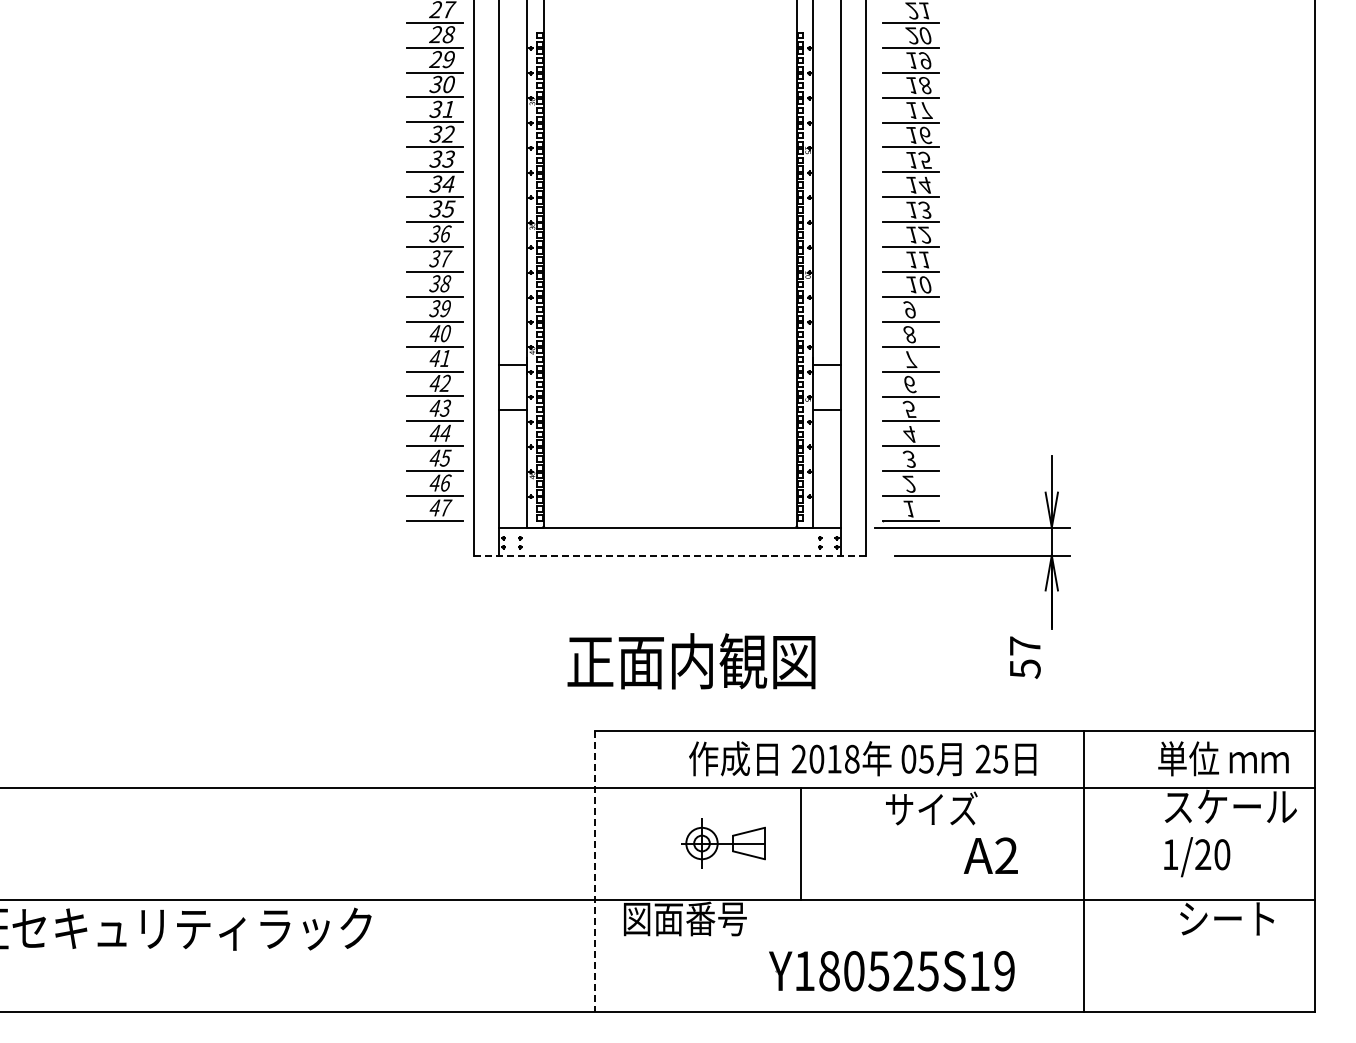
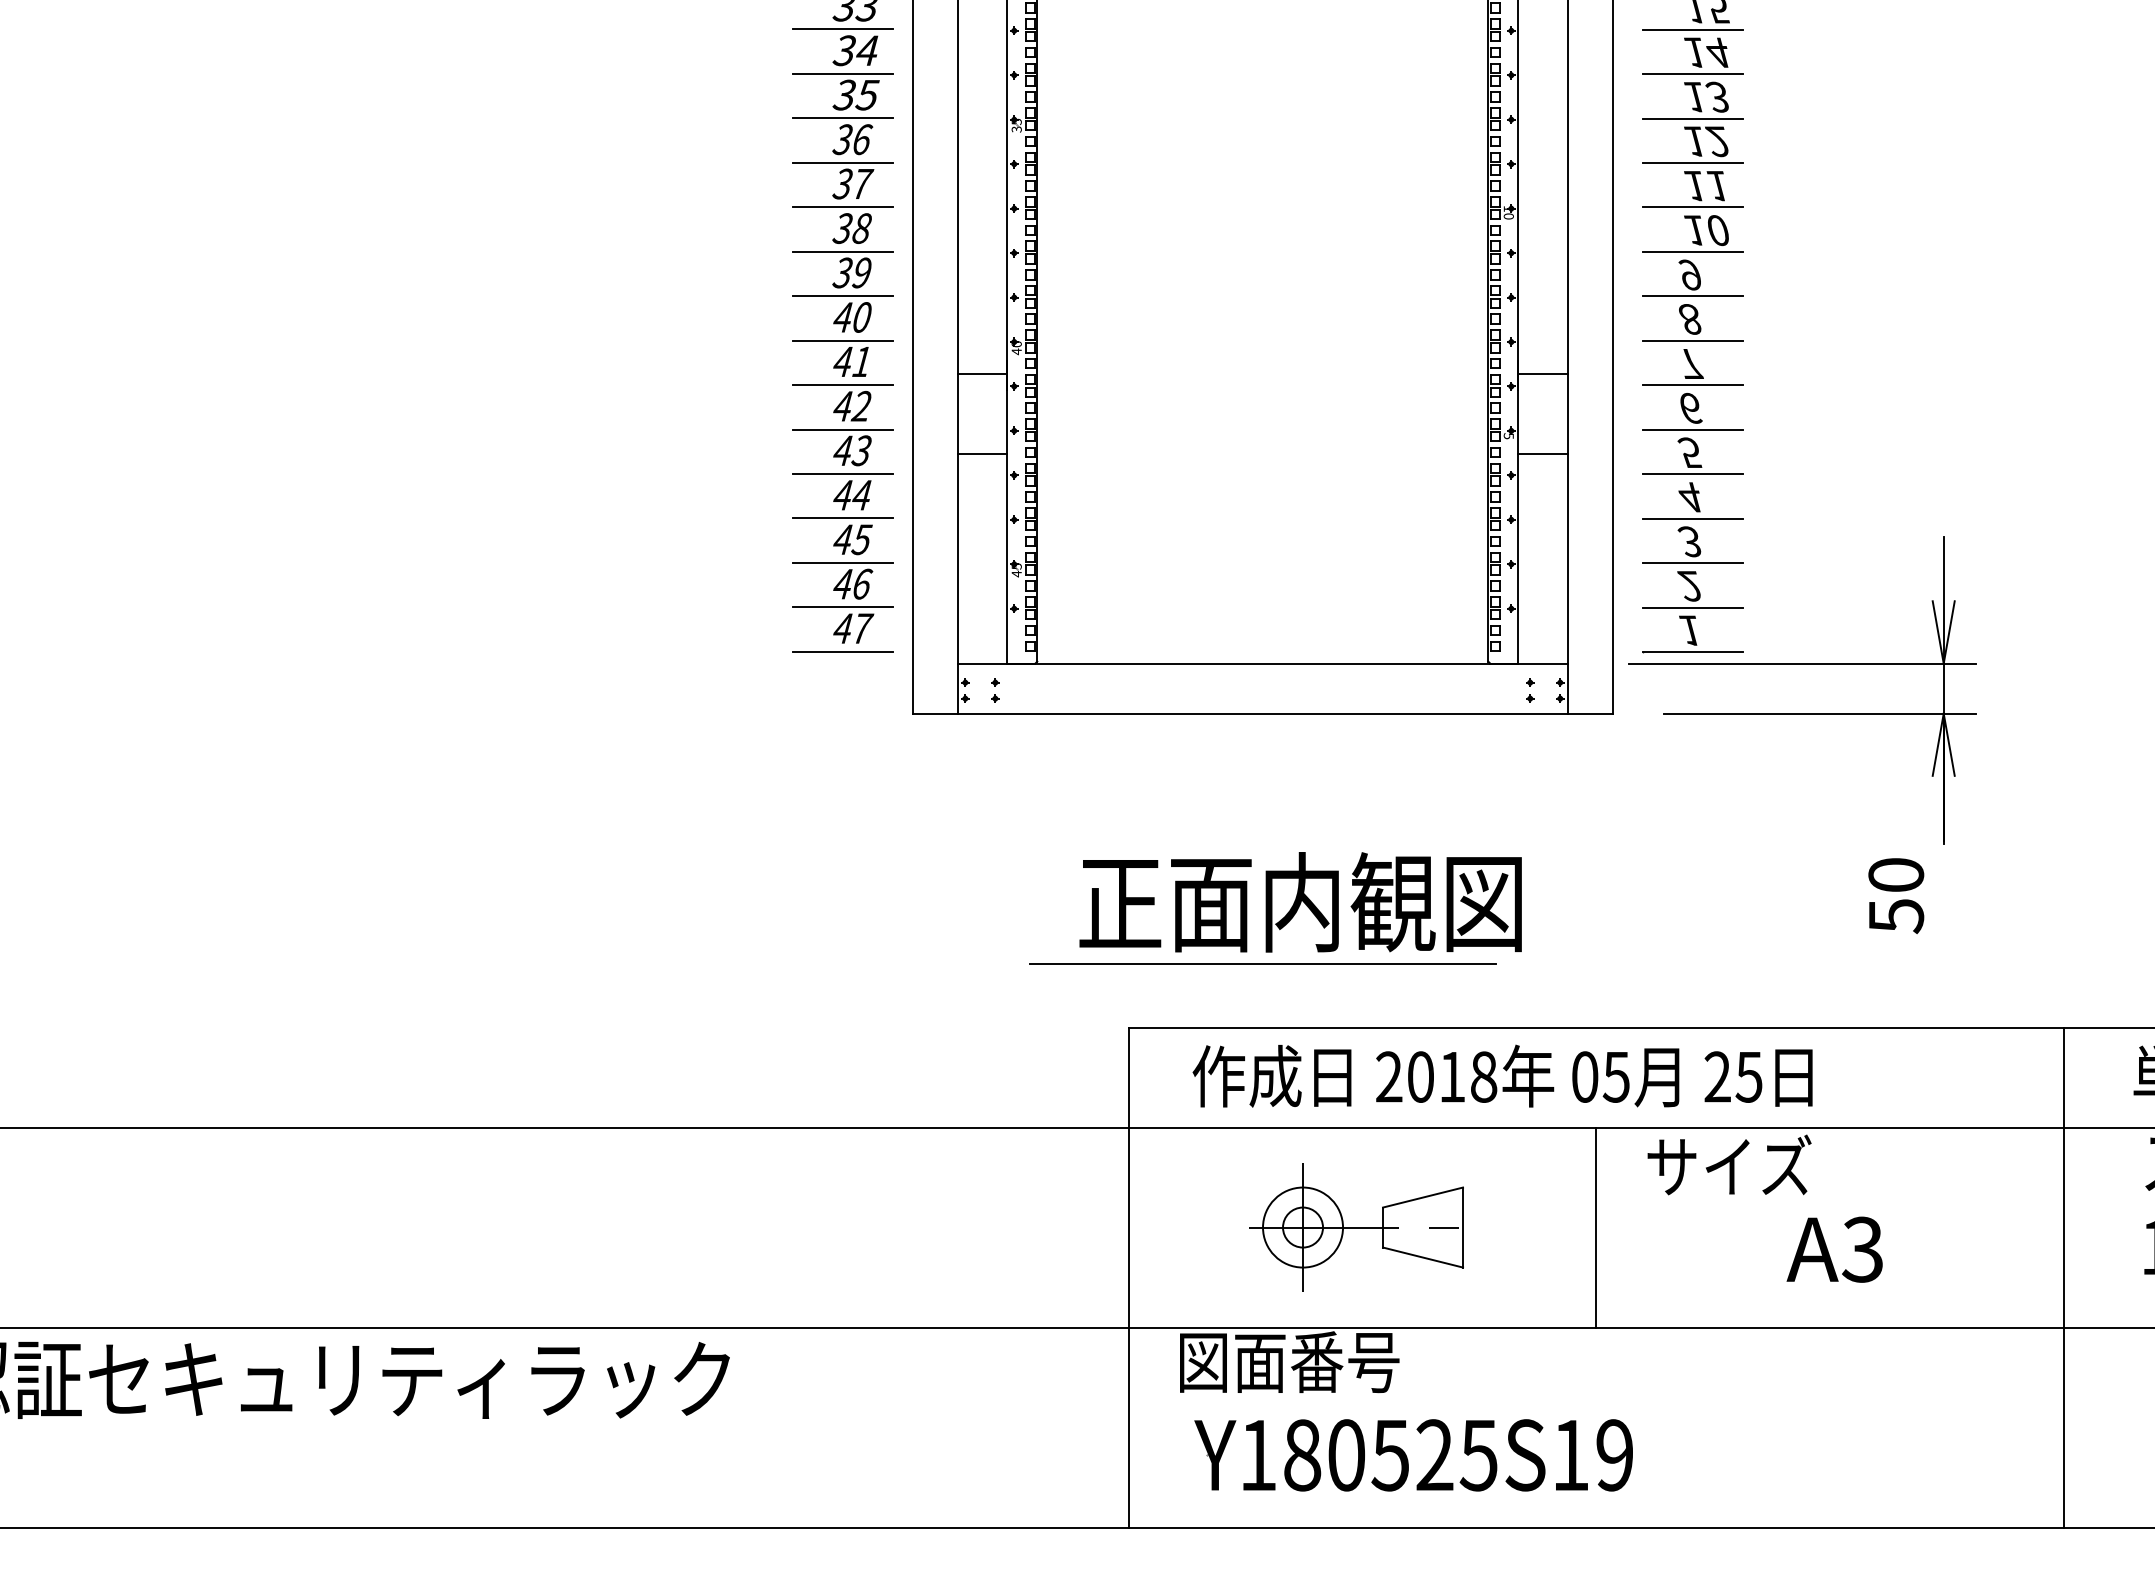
line: (669, 555) -> (1261, 713), dashed -> solid
text: (1024, 645) -> (1894, 874), 57 -> 50
line: (669, 695) -> (1261, 963), added
text: (862, 758) -> (1502, 1075), moved
part: (723, 843) -> (1357, 1227), size x1.43
line: (801, 843) -> (1596, 1227), moved
text: (1005, 855) -> (1861, 1248), A2 -> A3
line: (1084, 871) -> (2064, 1277), moved
line: (595, 872) -> (1129, 1279), dashed -> solid
part: (891, 971) -> (1413, 1455), moved

